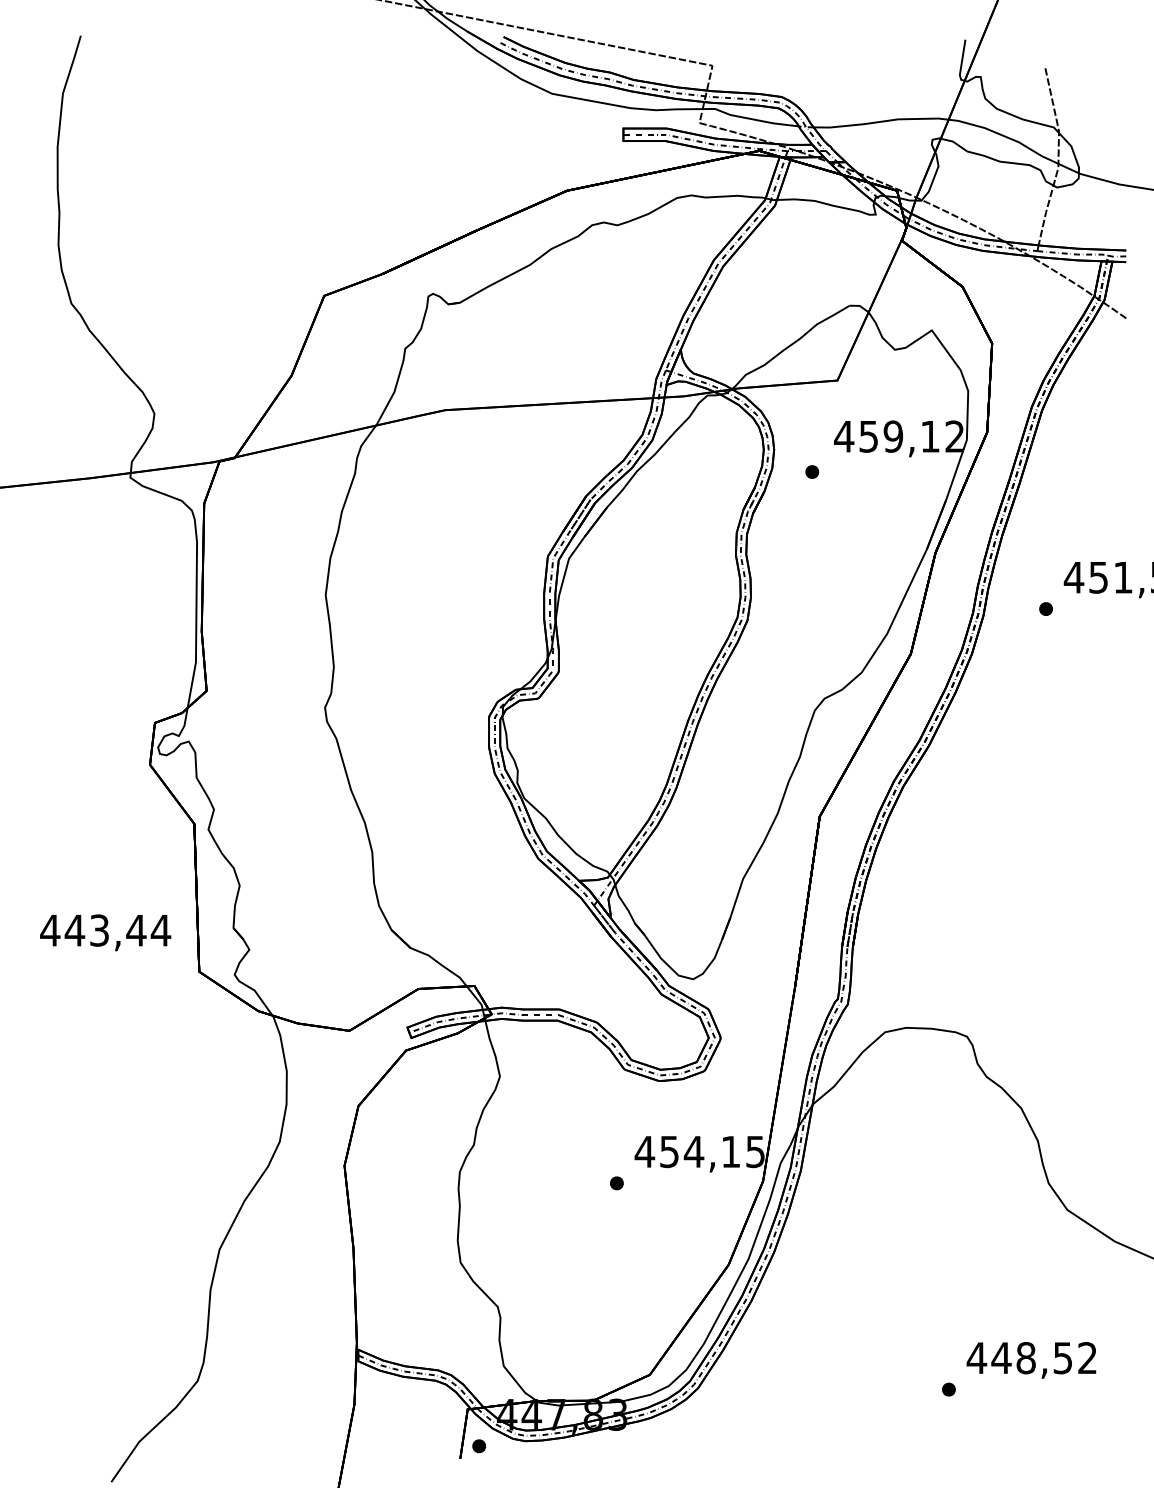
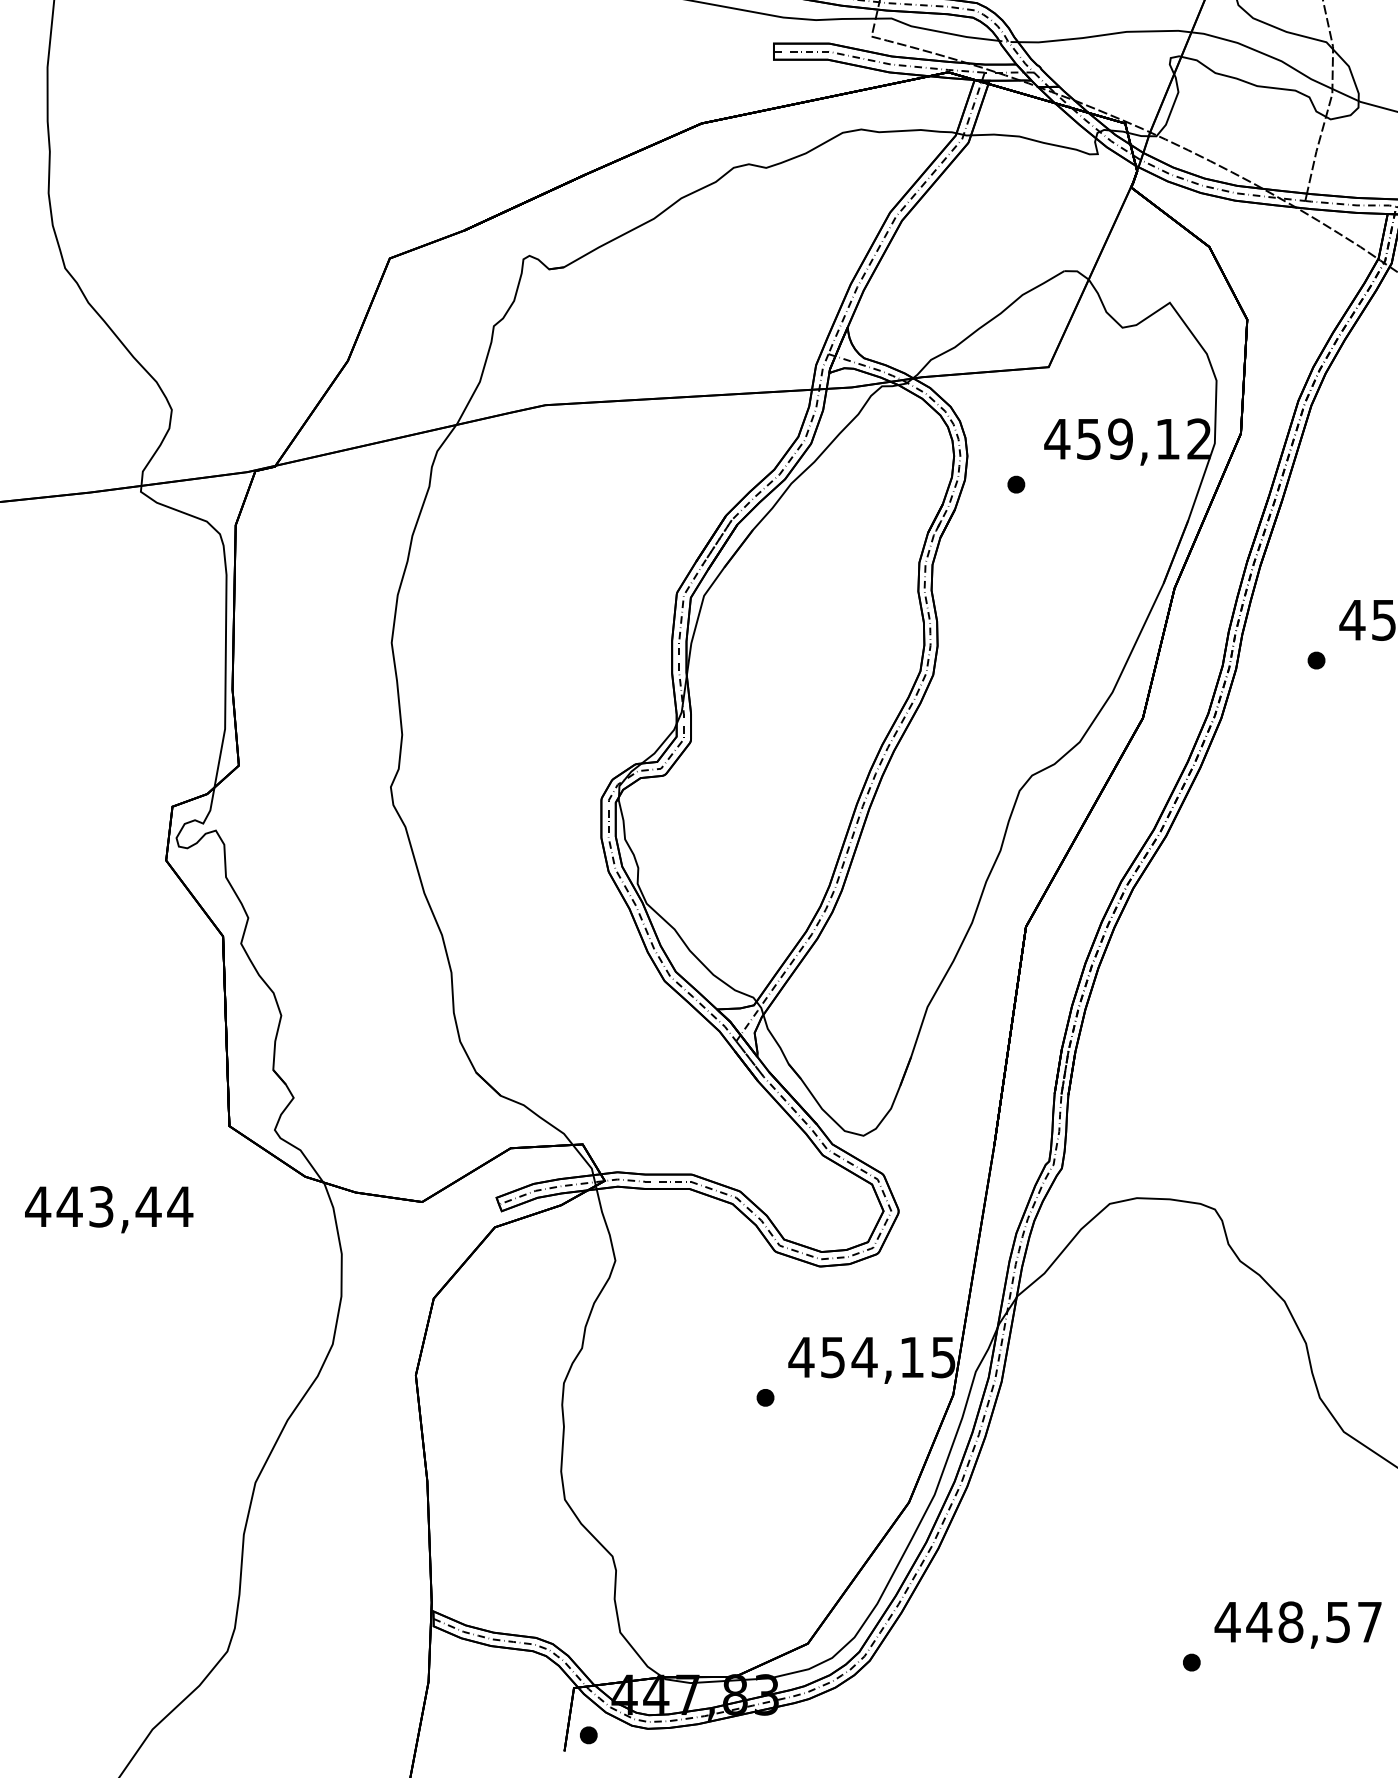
text: (105, 932) -> (108, 1209), moved
text: (1087, 1357) -> (1369, 1621), 448,52 -> 448,57

